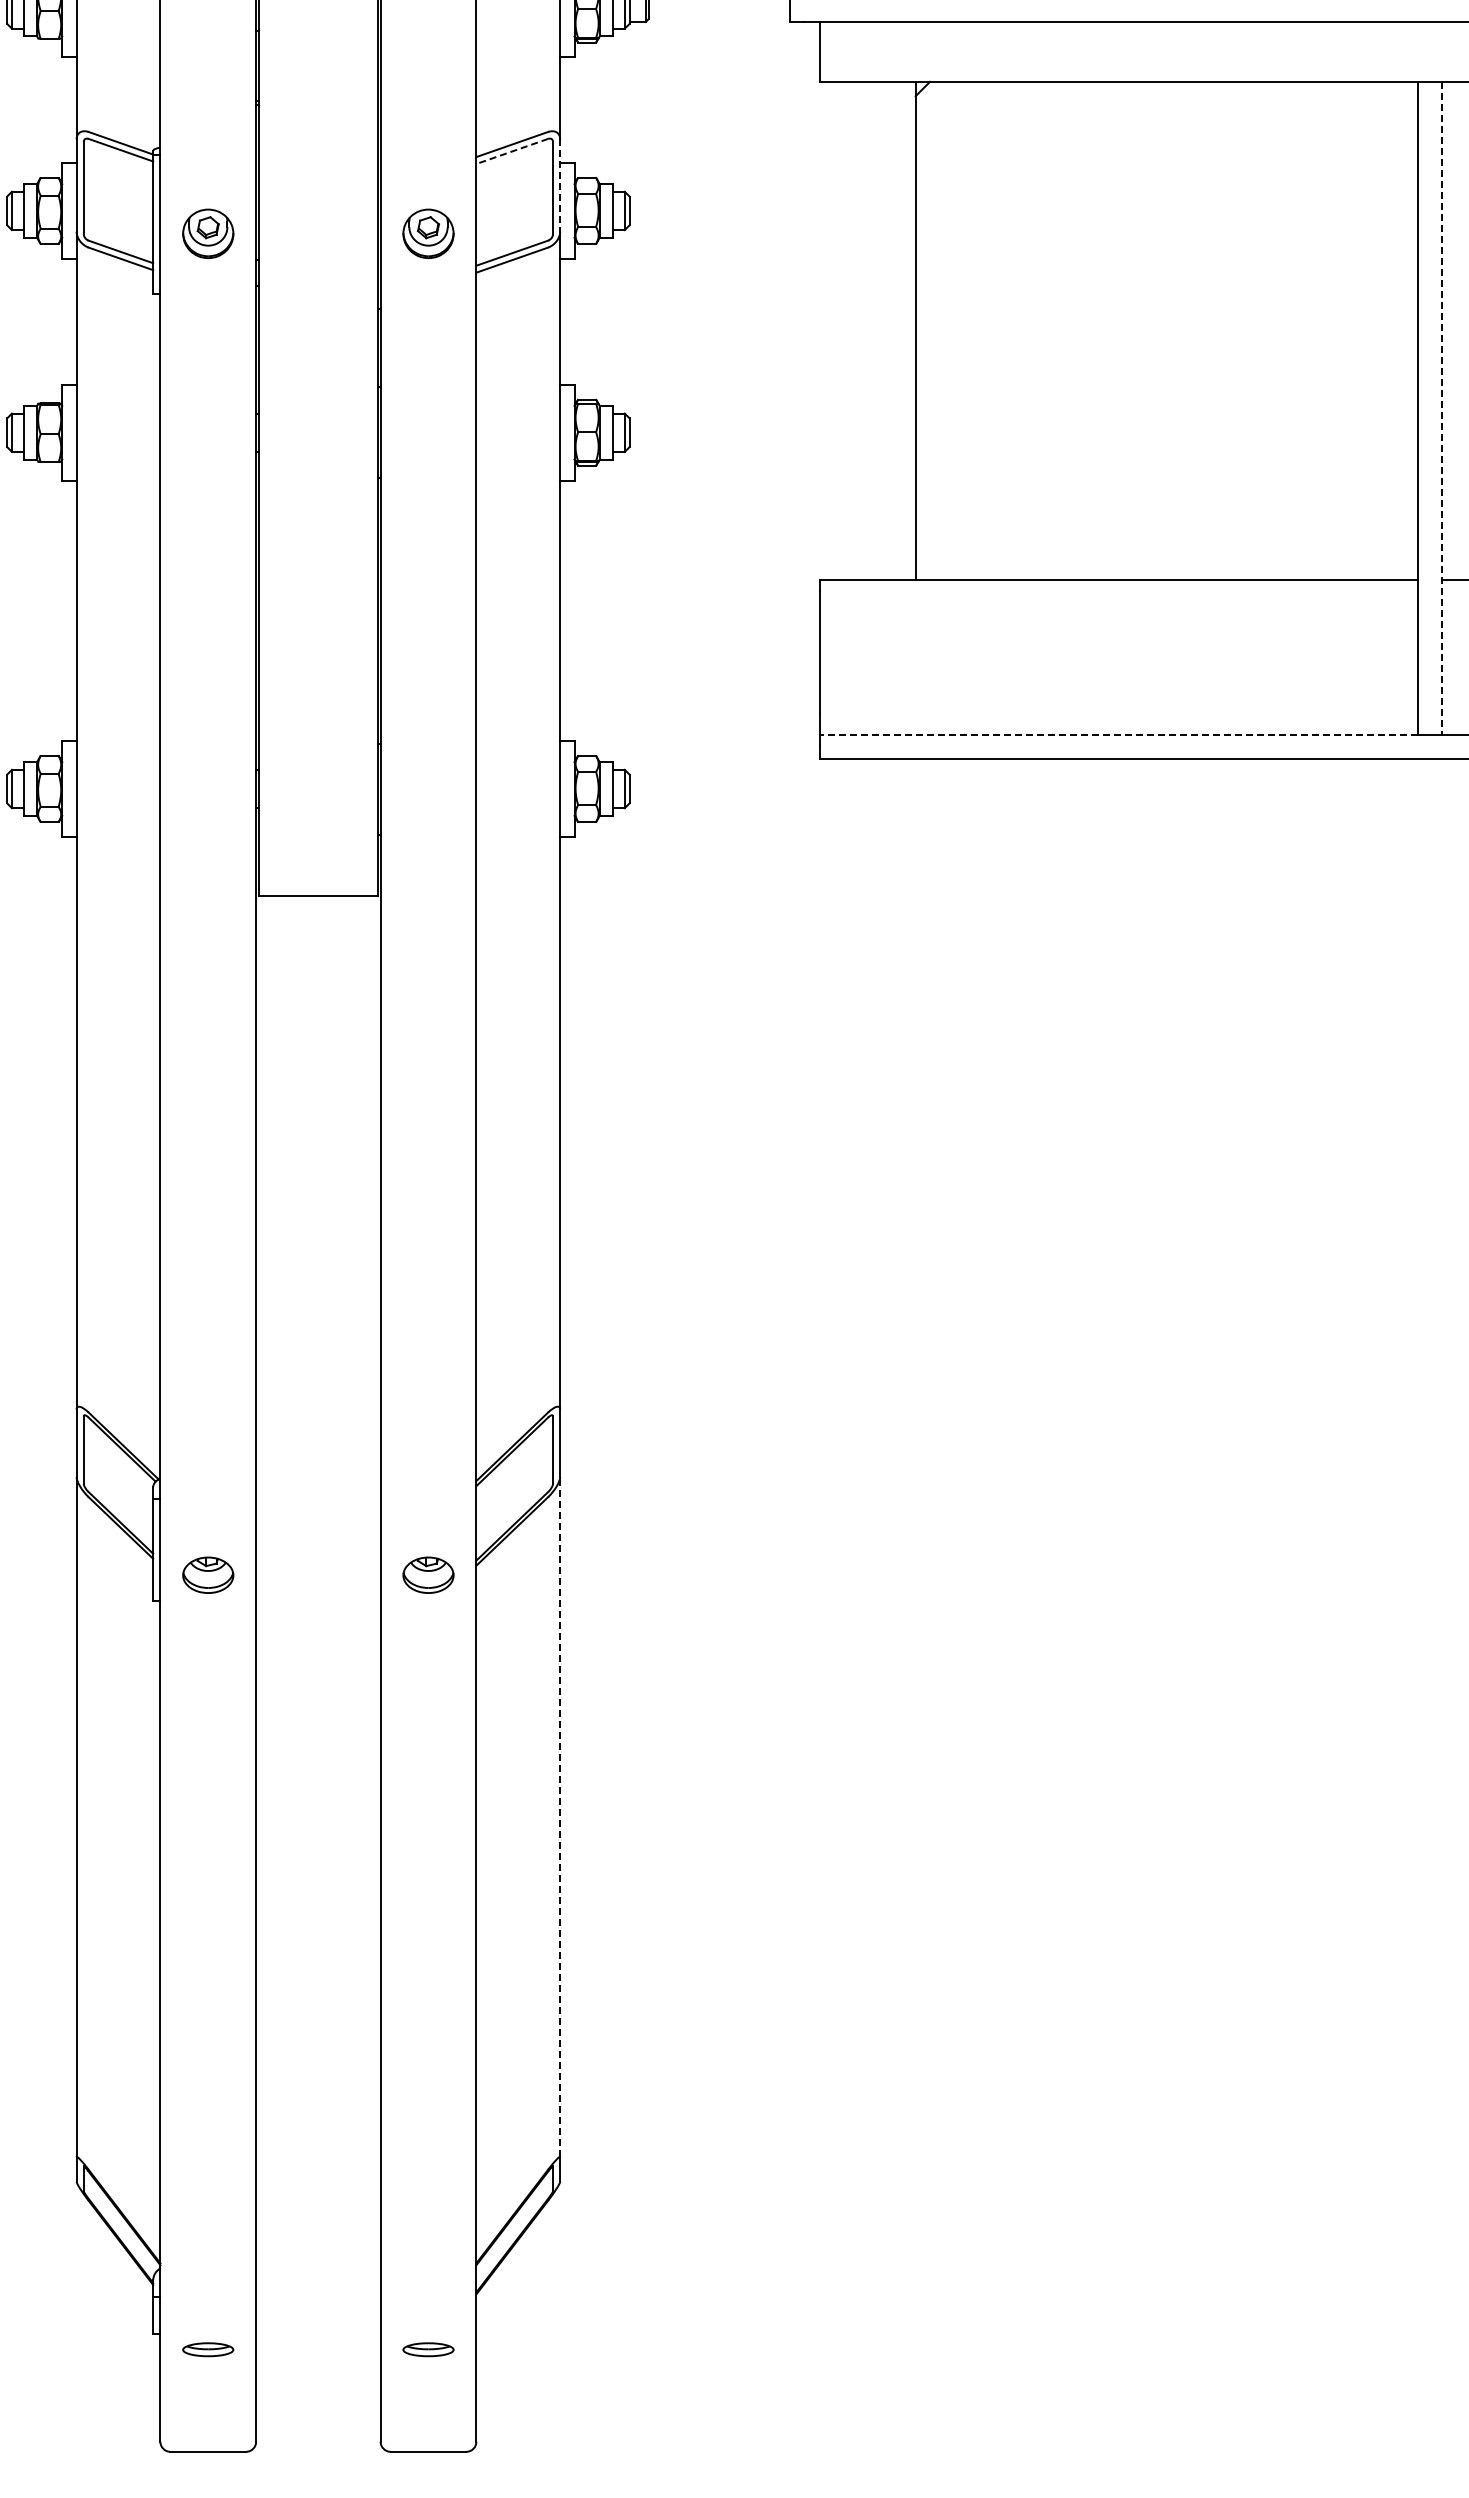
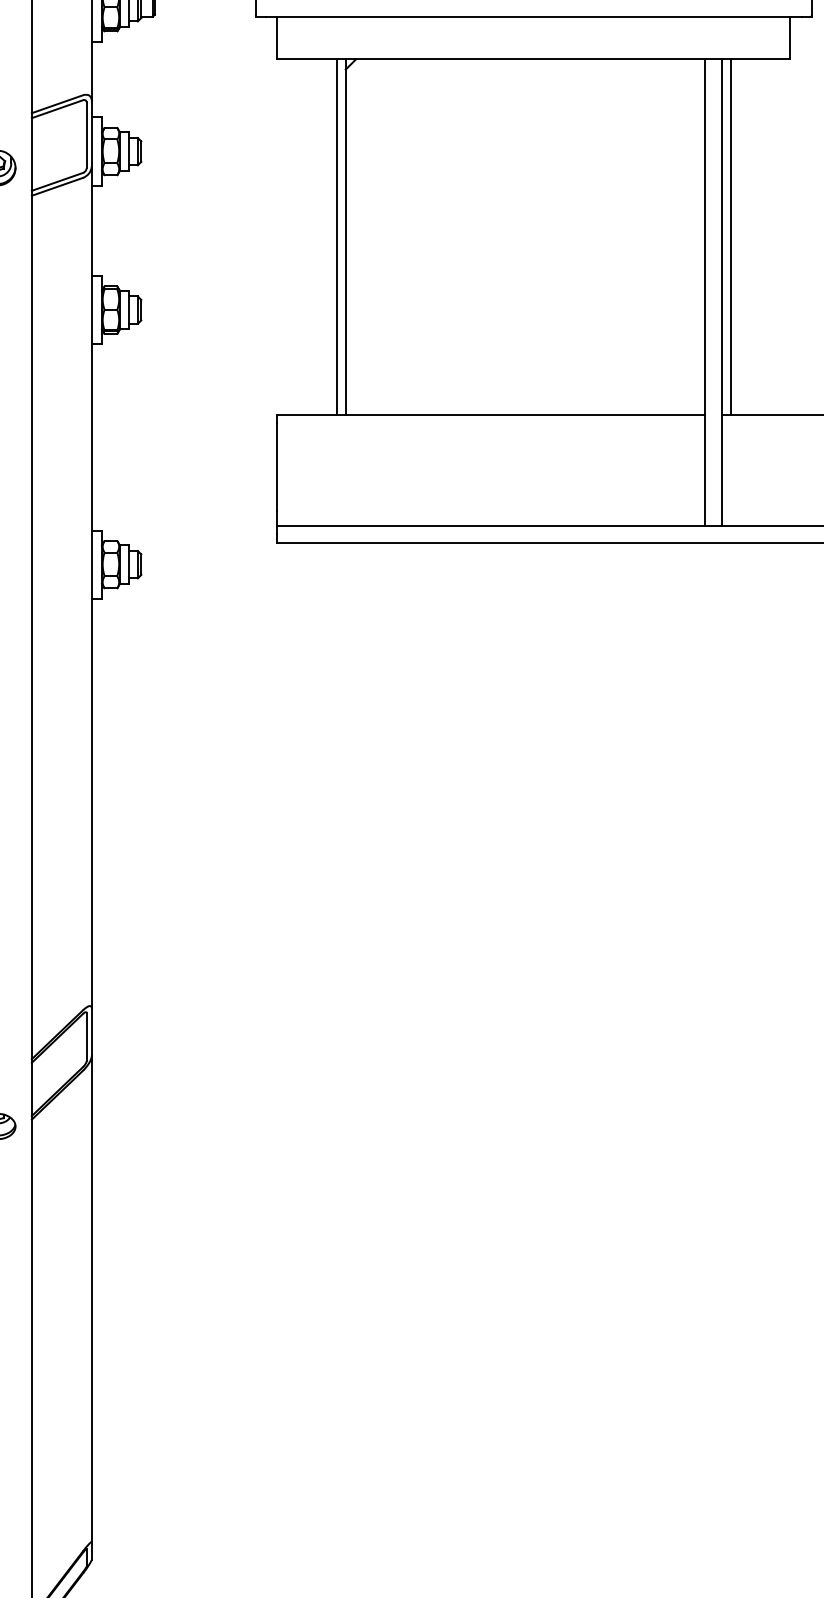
line: (511, 151) -> (56, 109), dashed -> solid
line: (560, 186) -> (91, 134), dashed -> solid
line: (903, 330) -> (336, 237), added
line: (1454, 330) -> (730, 237), added
line: (1442, 408) -> (722, 292), dashed -> solid
line: (1118, 735) -> (490, 526), dashed -> solid
line: (560, 1817) -> (91, 1299), dashed -> solid

